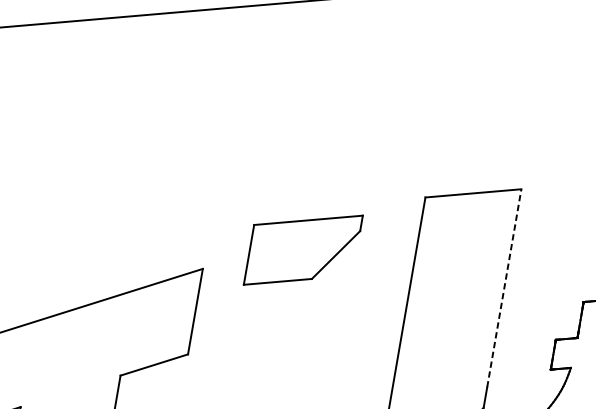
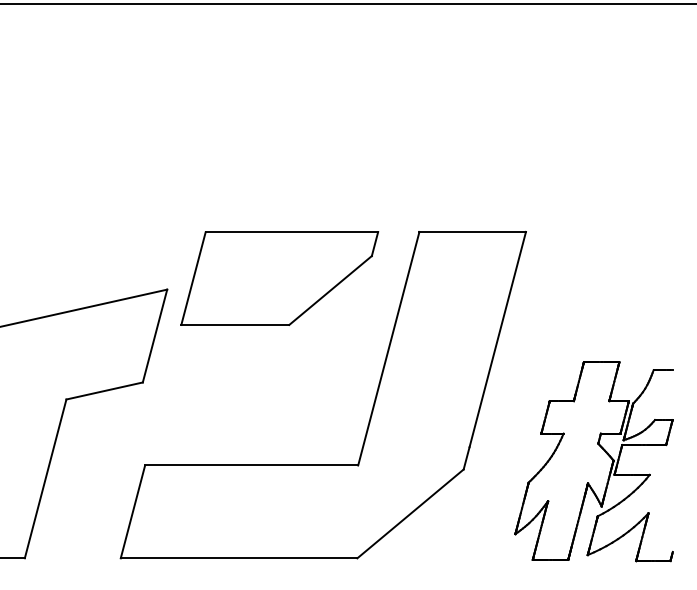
part: (303, 250) -> (279, 278), size x1.43
line: (504, 288) -> (497, 339), dashed -> solid

